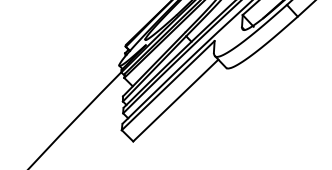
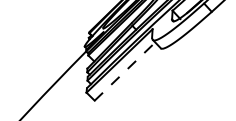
line: (176, 100) -> (125, 71), solid -> dashed

